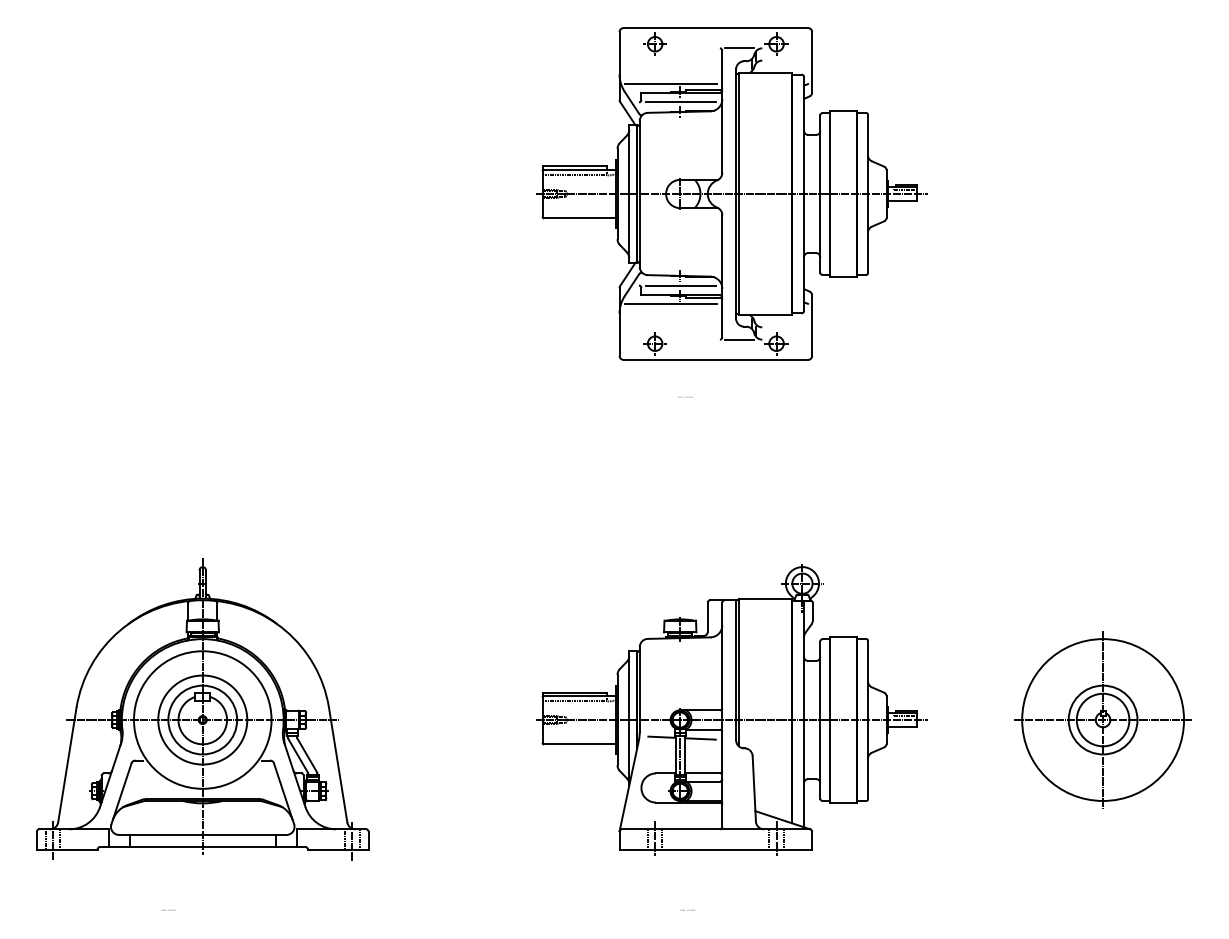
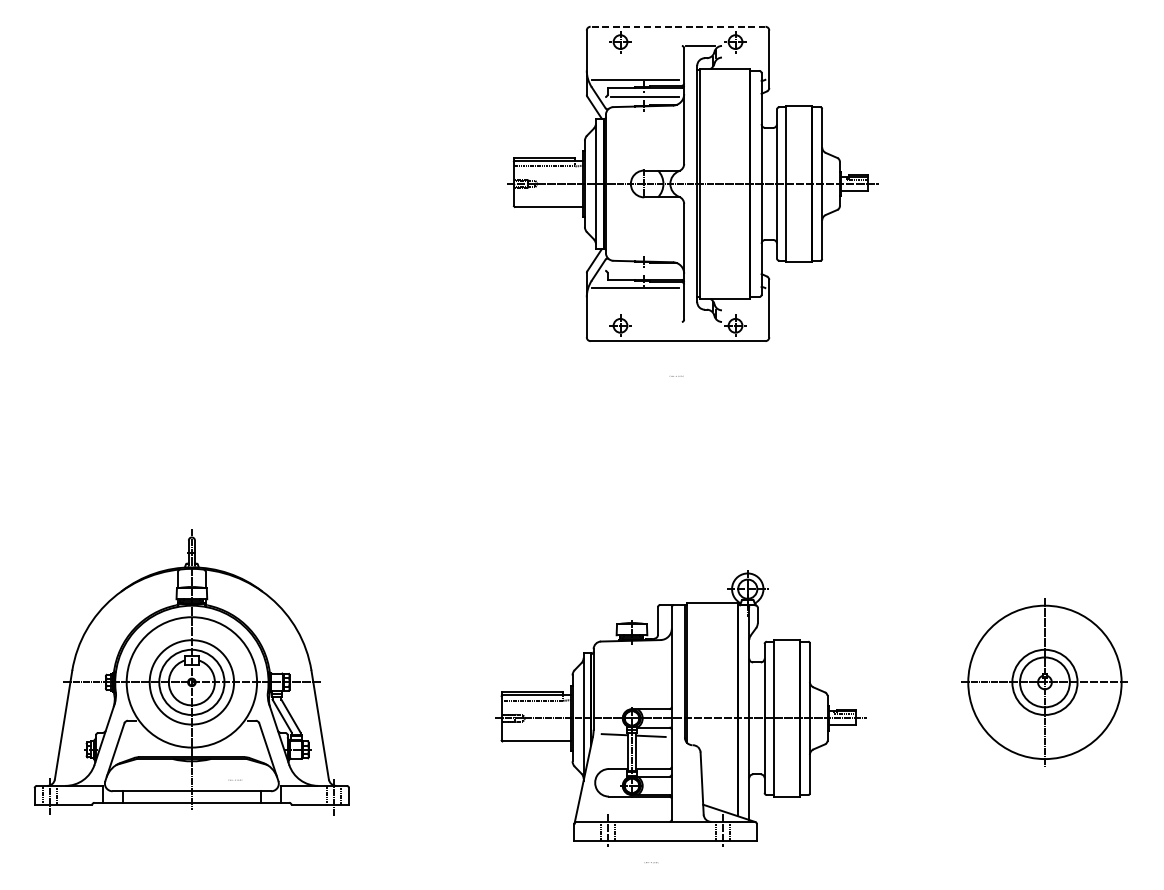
line: (715, 28) -> (677, 27), solid -> dashed
line: (680, 285) -> (644, 270), removed
line: (739, 339) -> (700, 321), removed
text: (685, 396) -> (676, 375), moved
part: (731, 709) -> (680, 708), moved
text: (168, 910) -> (235, 780), moved

